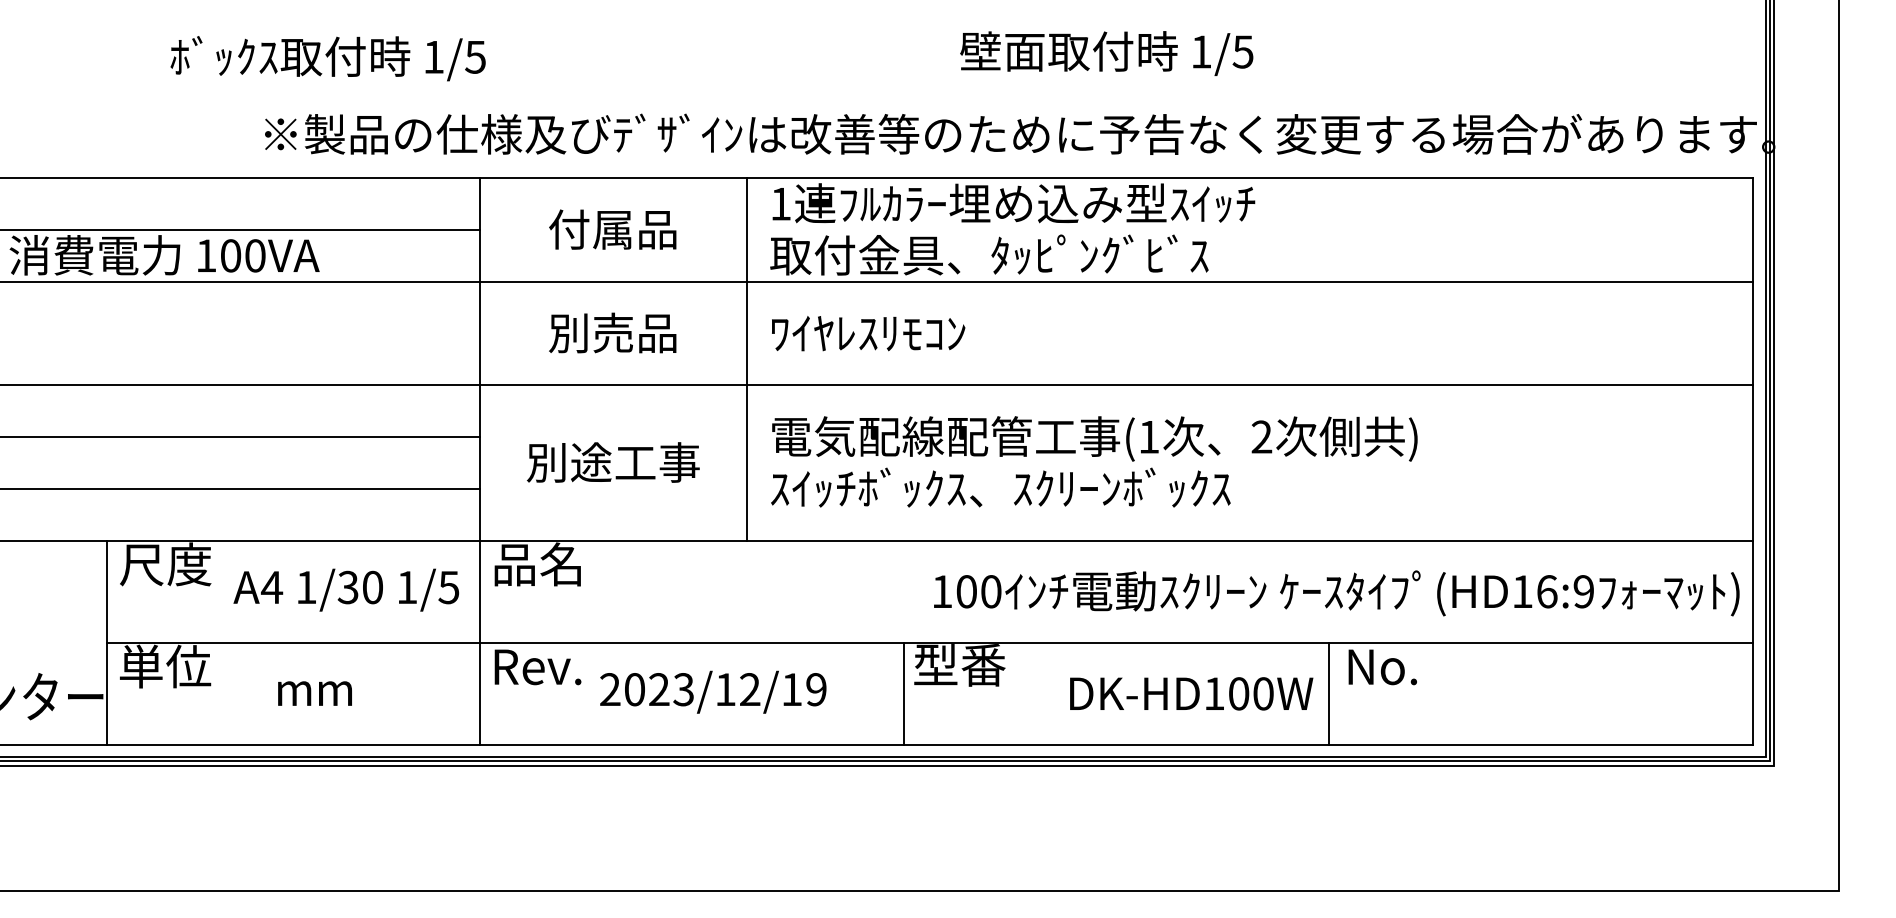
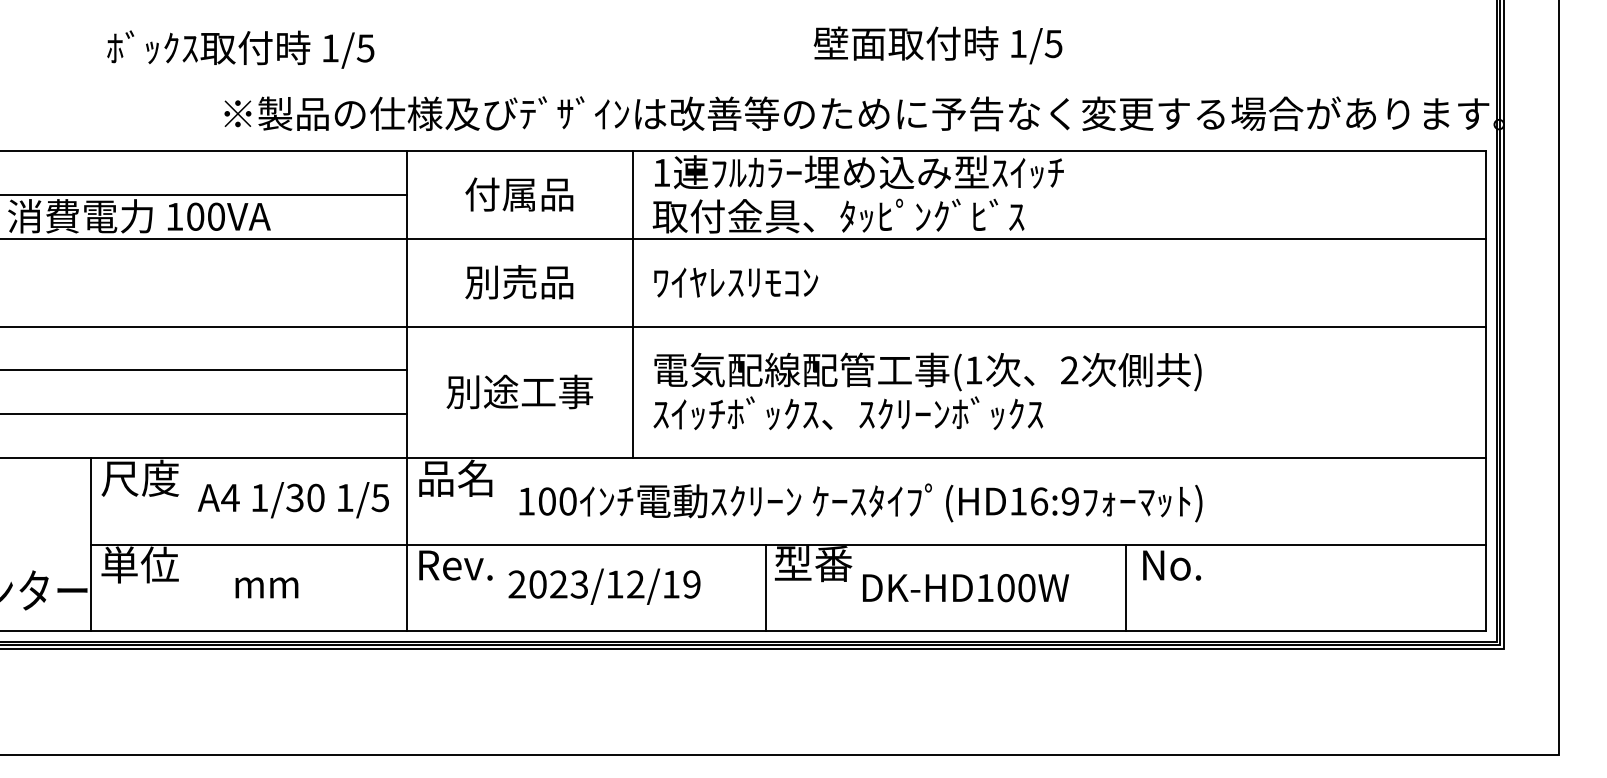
text: (327, 58) -> (240, 49), moved
text: (1336, 593) -> (860, 503), moved
text: (1191, 693) -> (965, 587), moved

